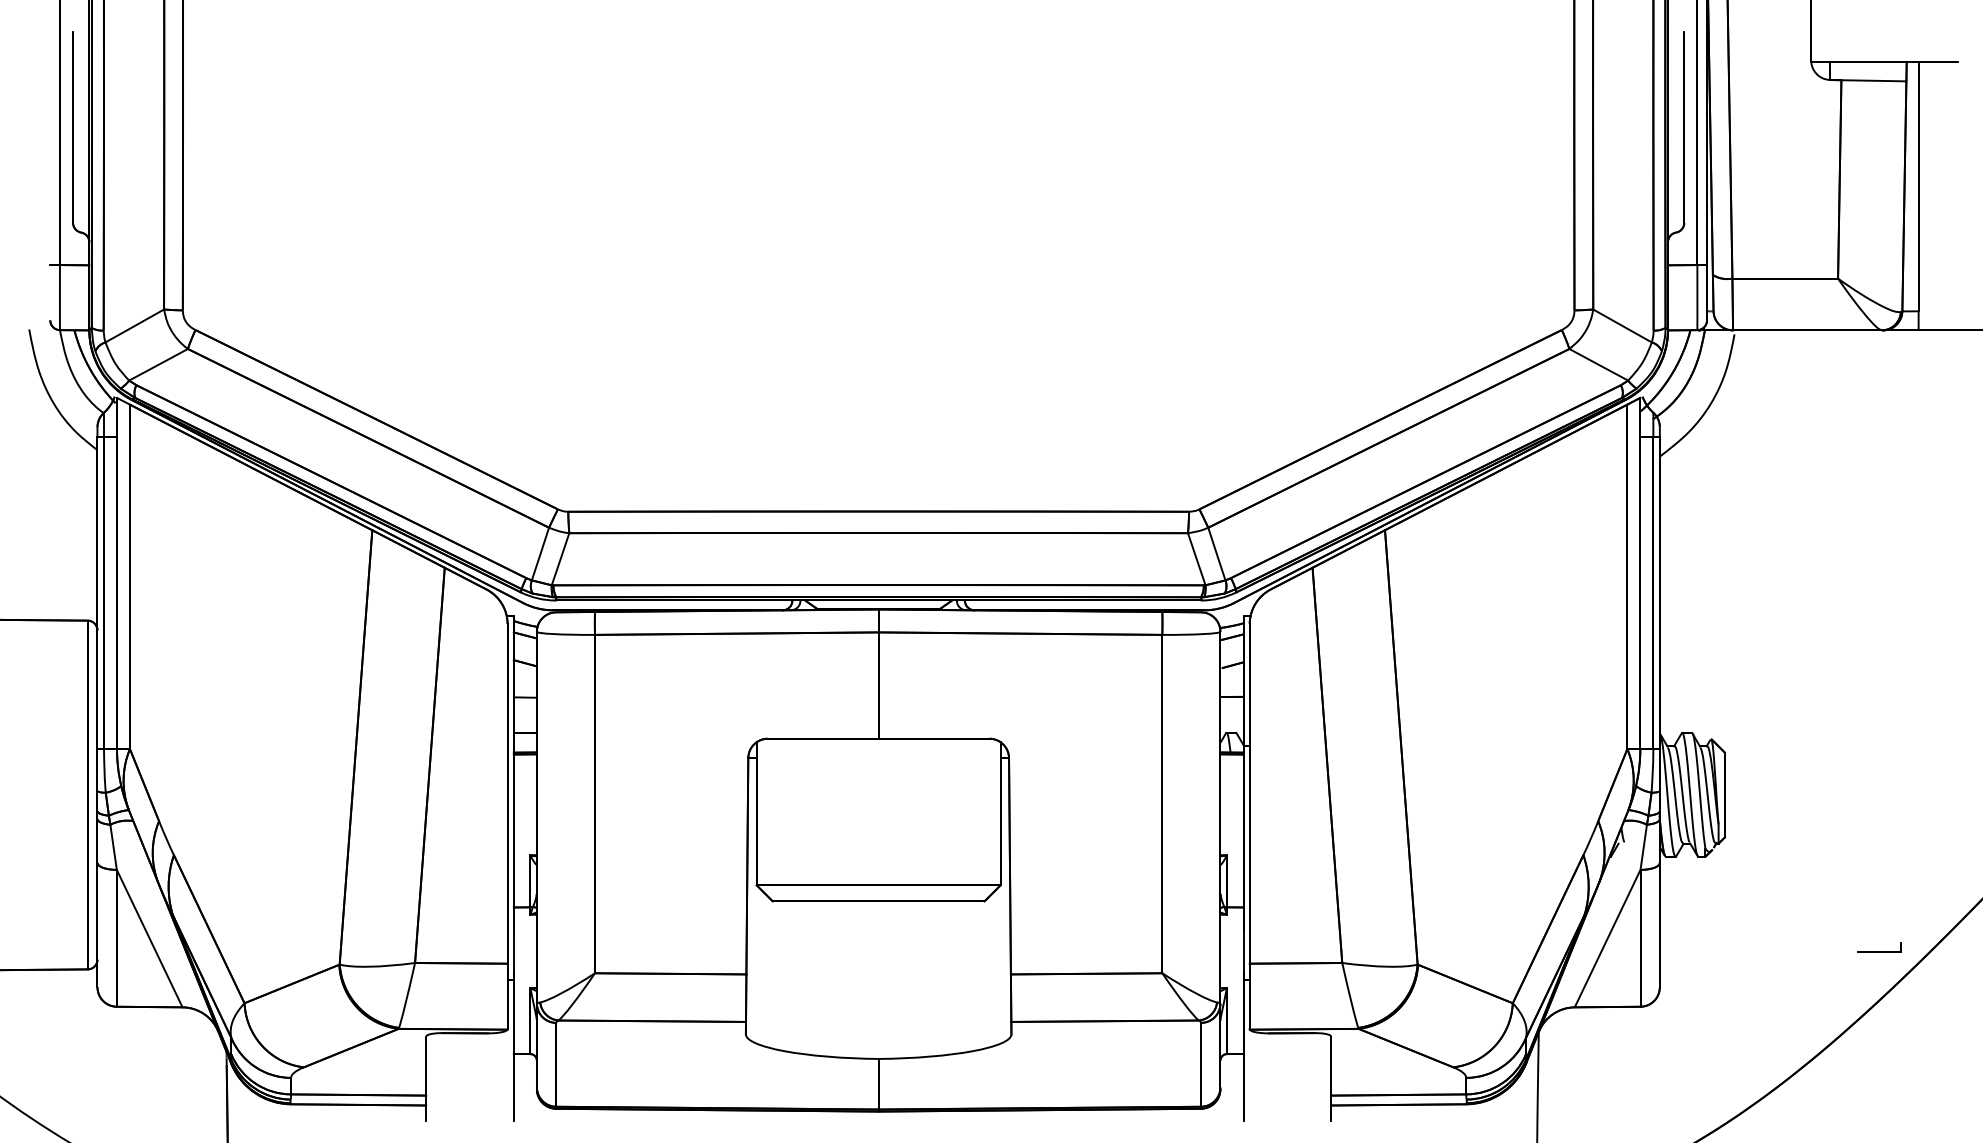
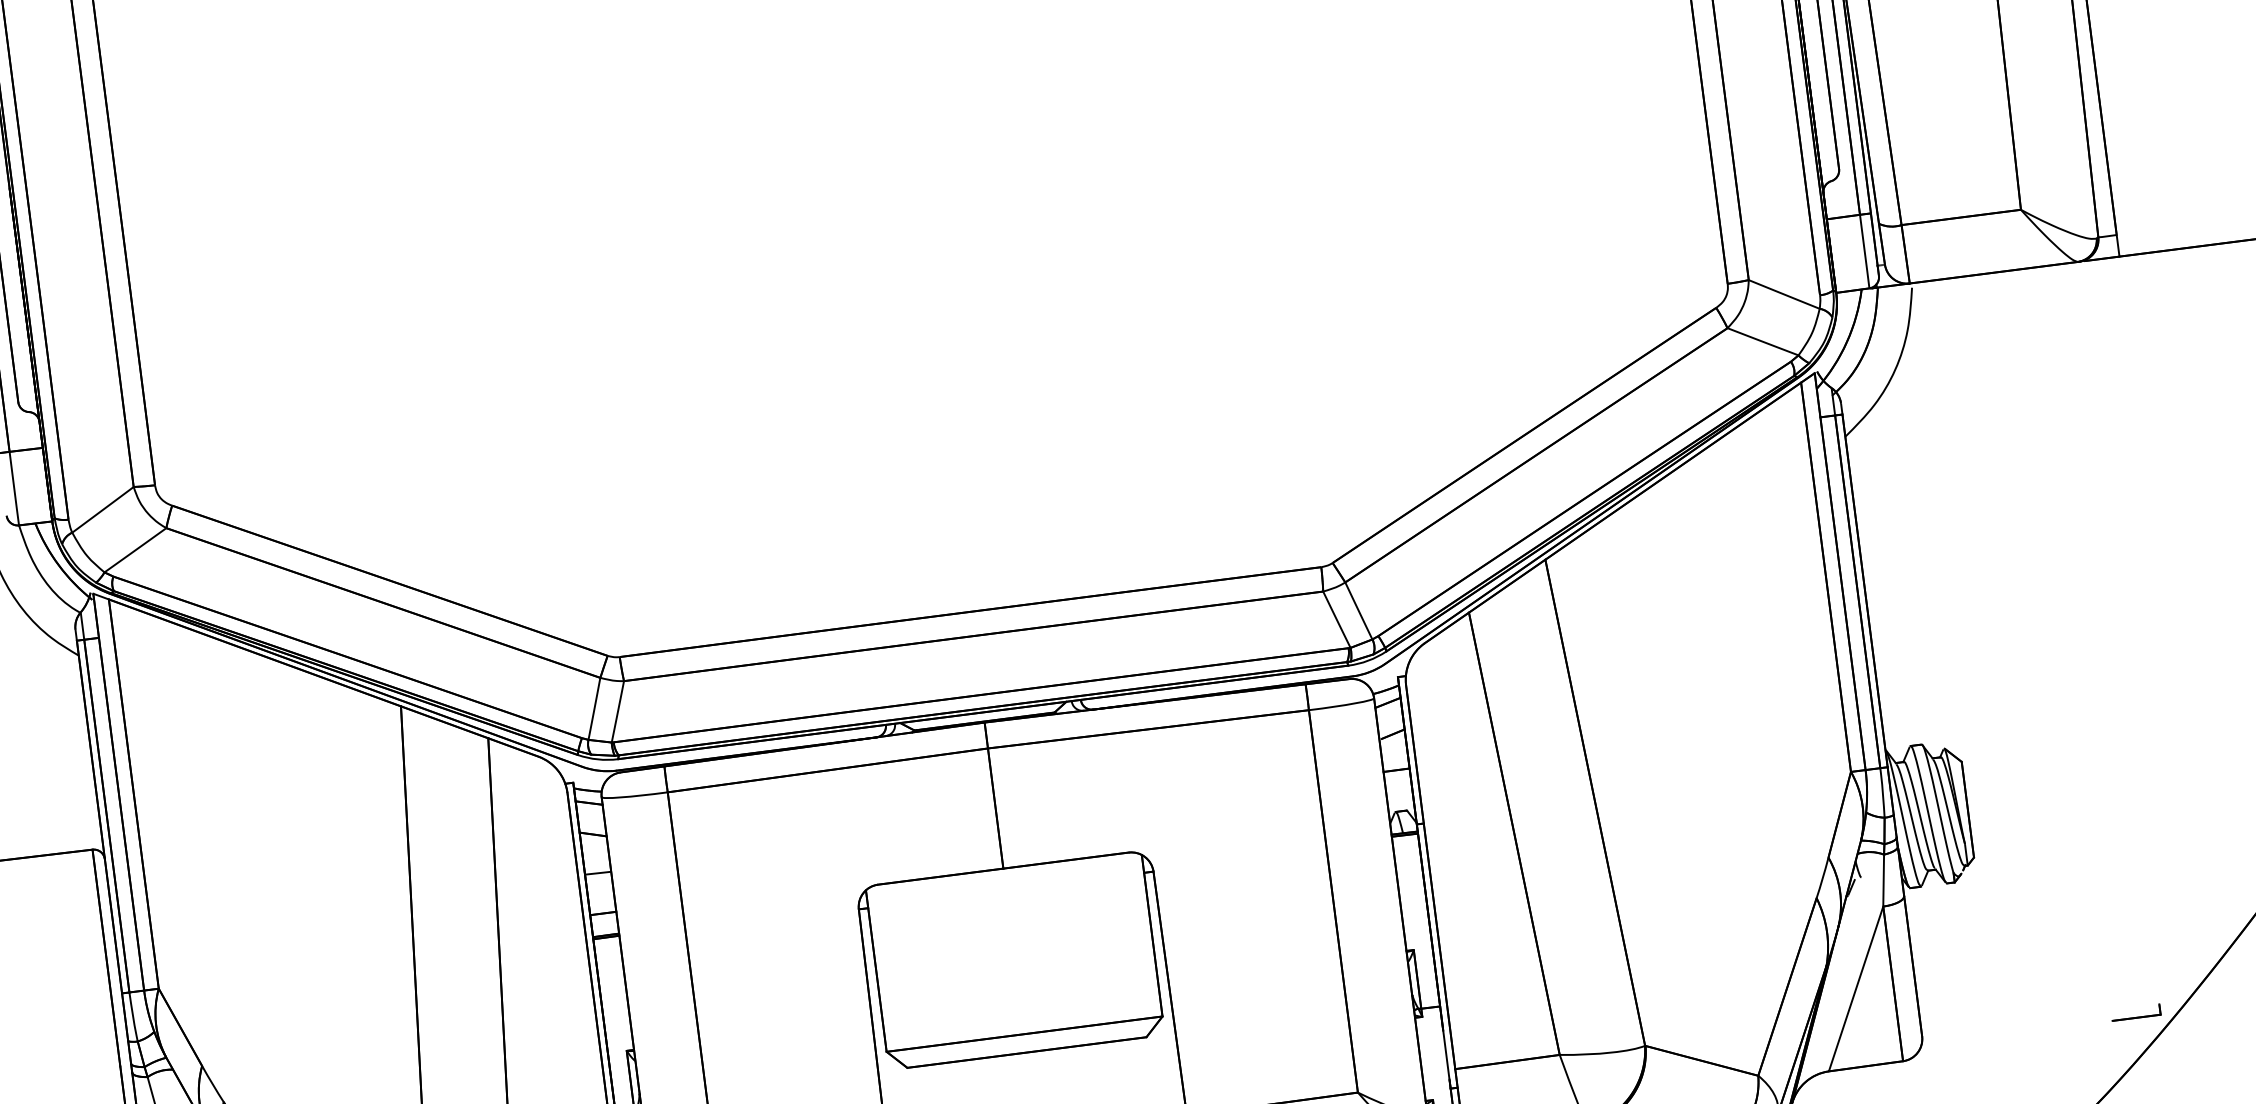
part: (1879, 947) -> (2135, 1012), moved

